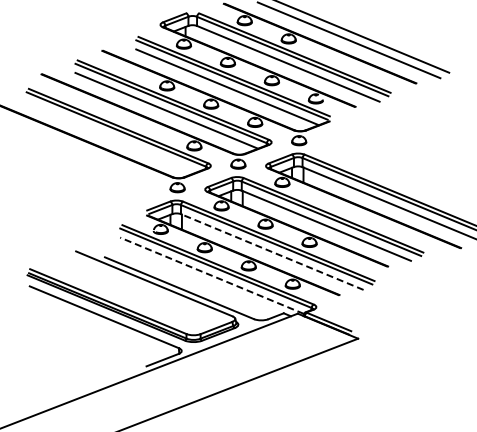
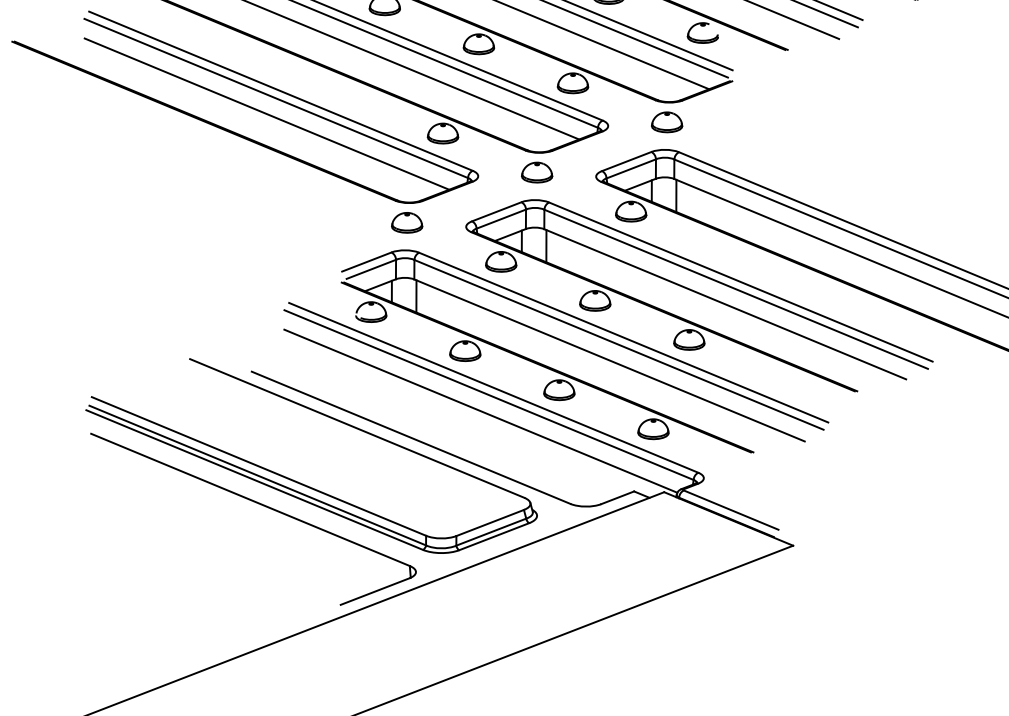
line: (111, 136) -> (265, 113), added
line: (272, 252) -> (610, 361), dashed -> solid
line: (212, 275) -> (481, 410), dashed -> solid

